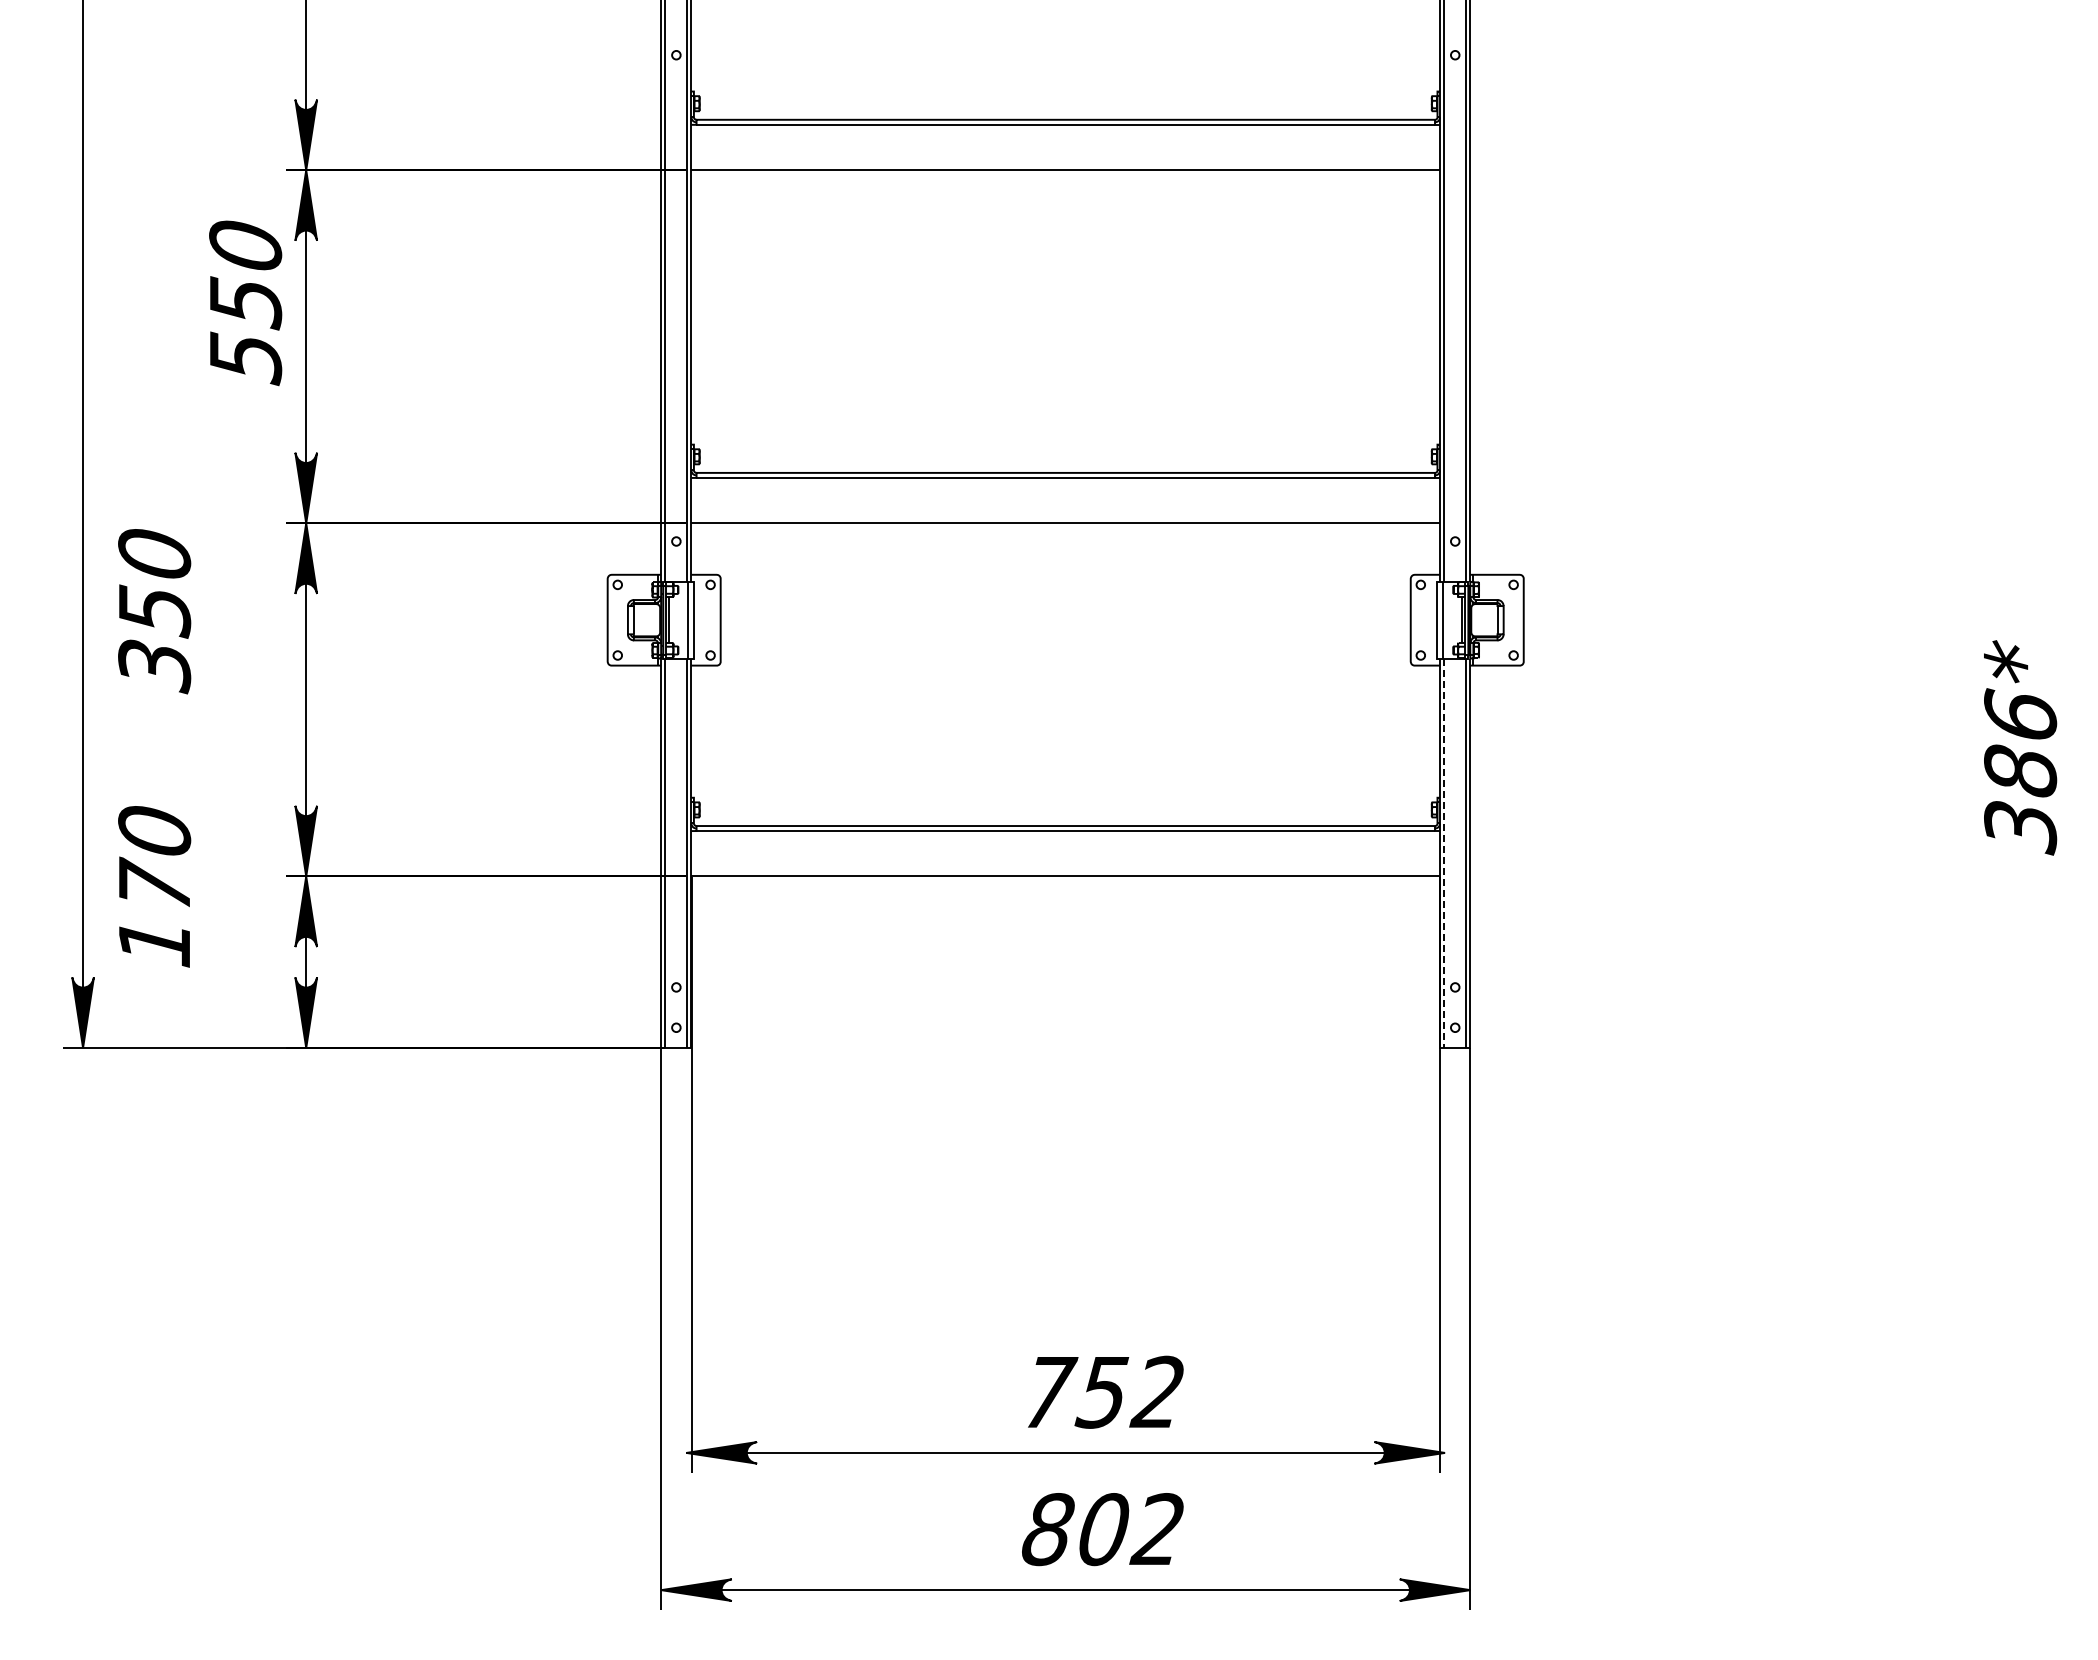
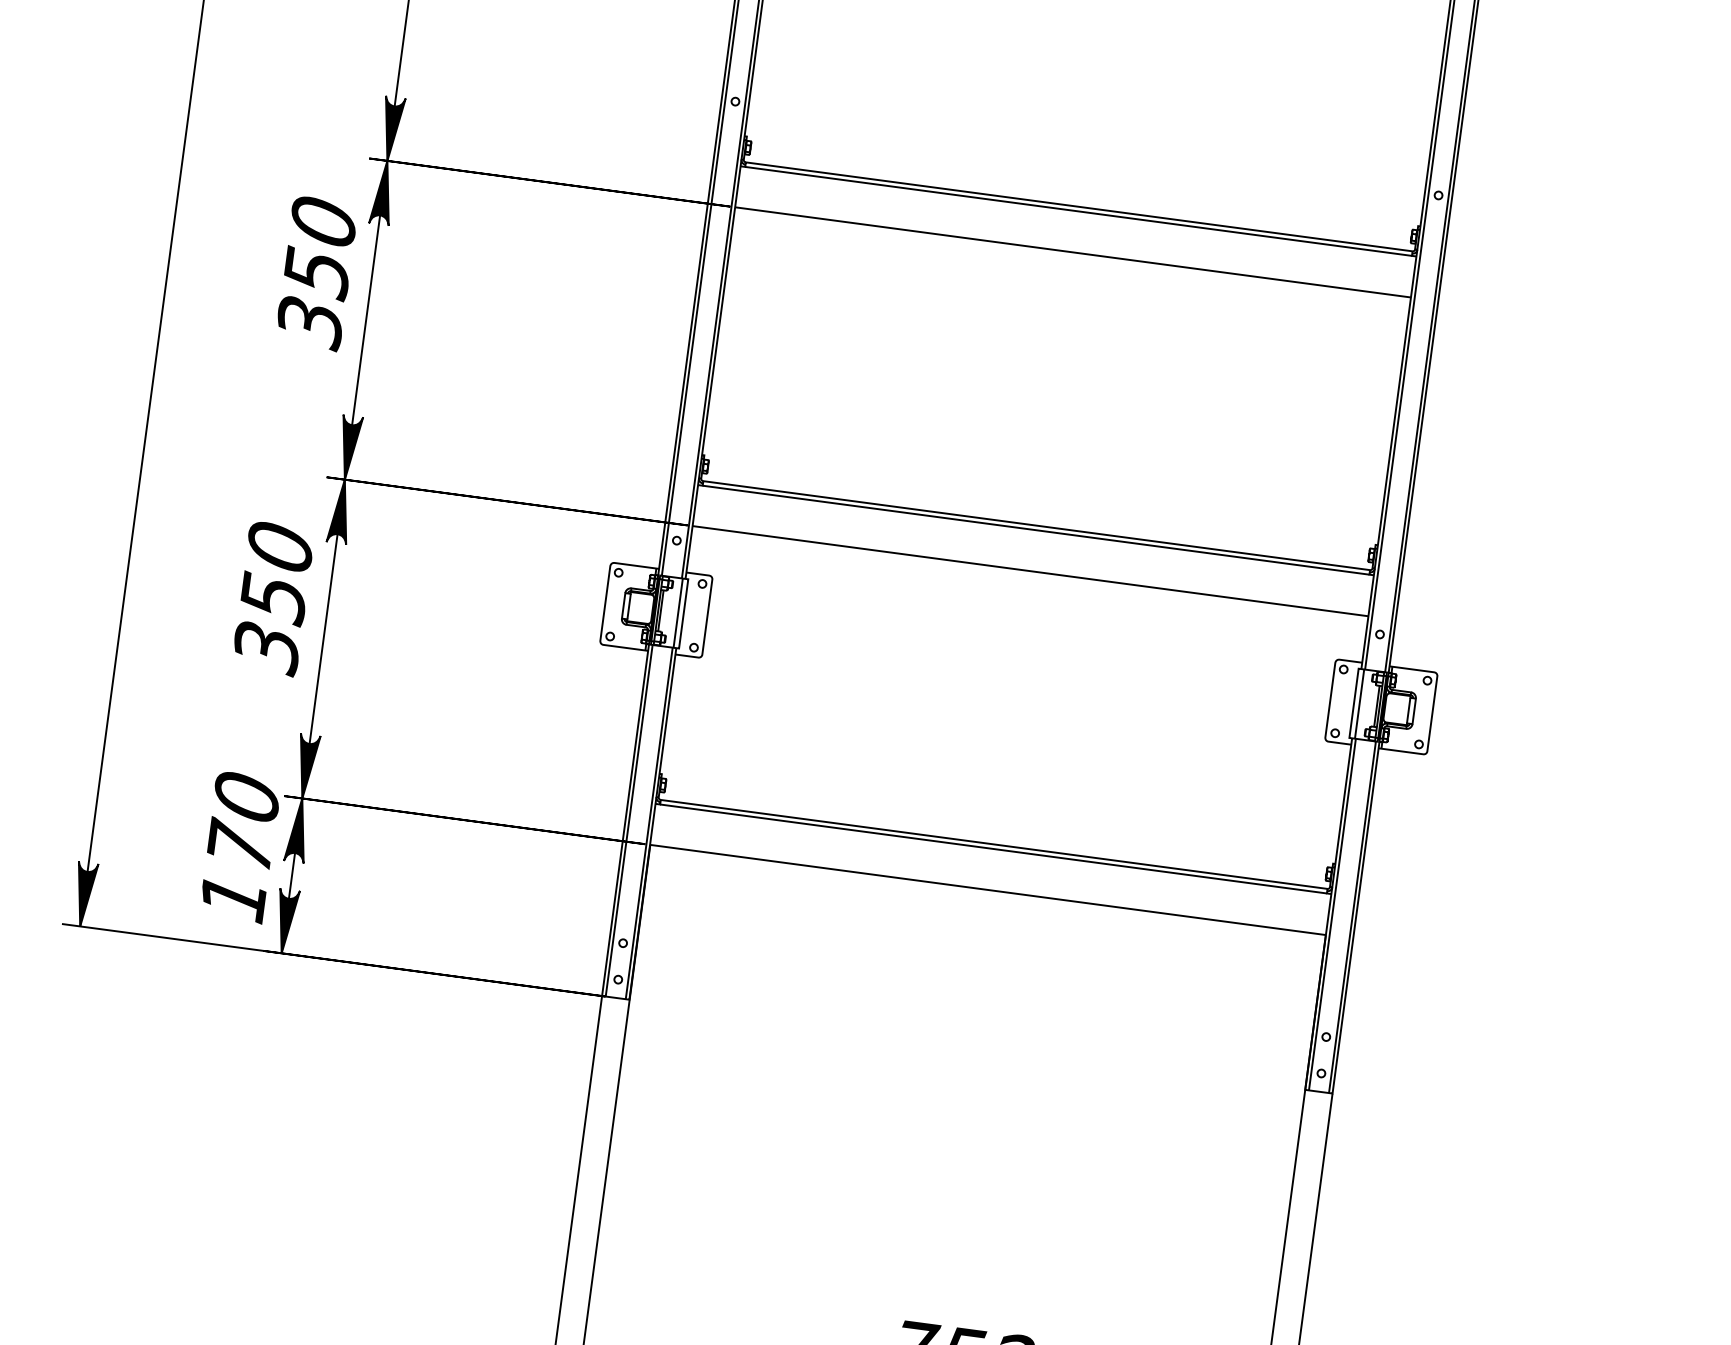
text: (245, 358) -> (309, 323), 550 -> 350
text: (154, 748) -> (256, 722), moved
line: (1444, 853) -> (1332, 914), dashed -> solid

